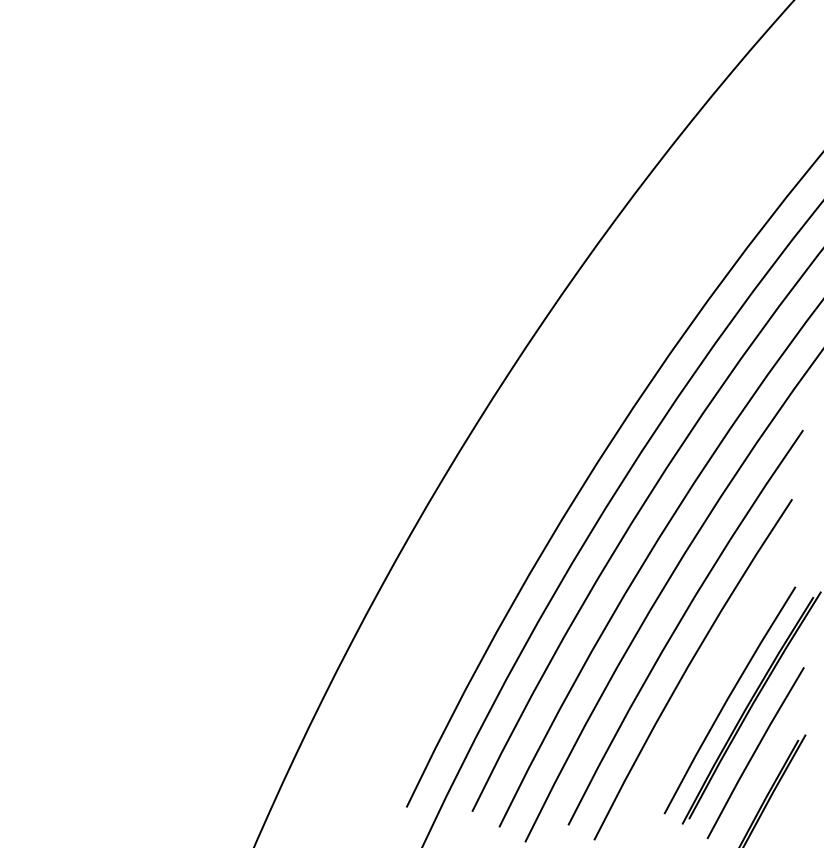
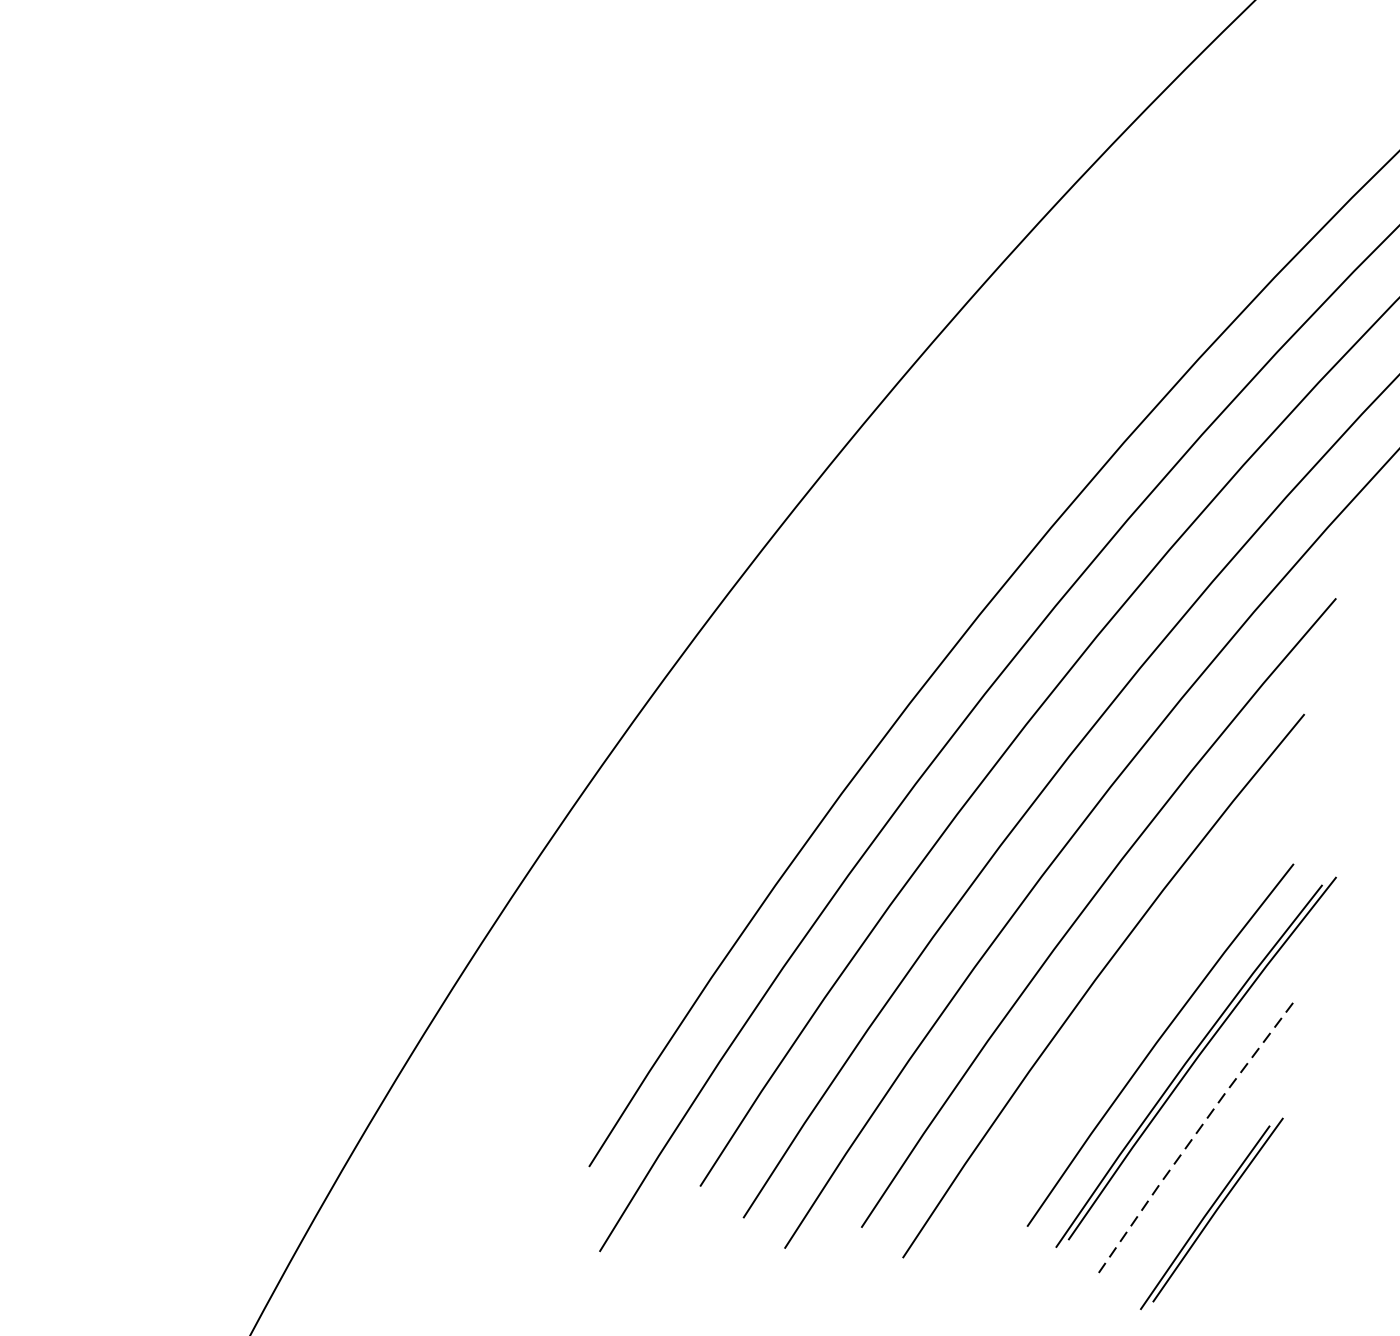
line: (754, 752) -> (1192, 1138), solid -> dashed

